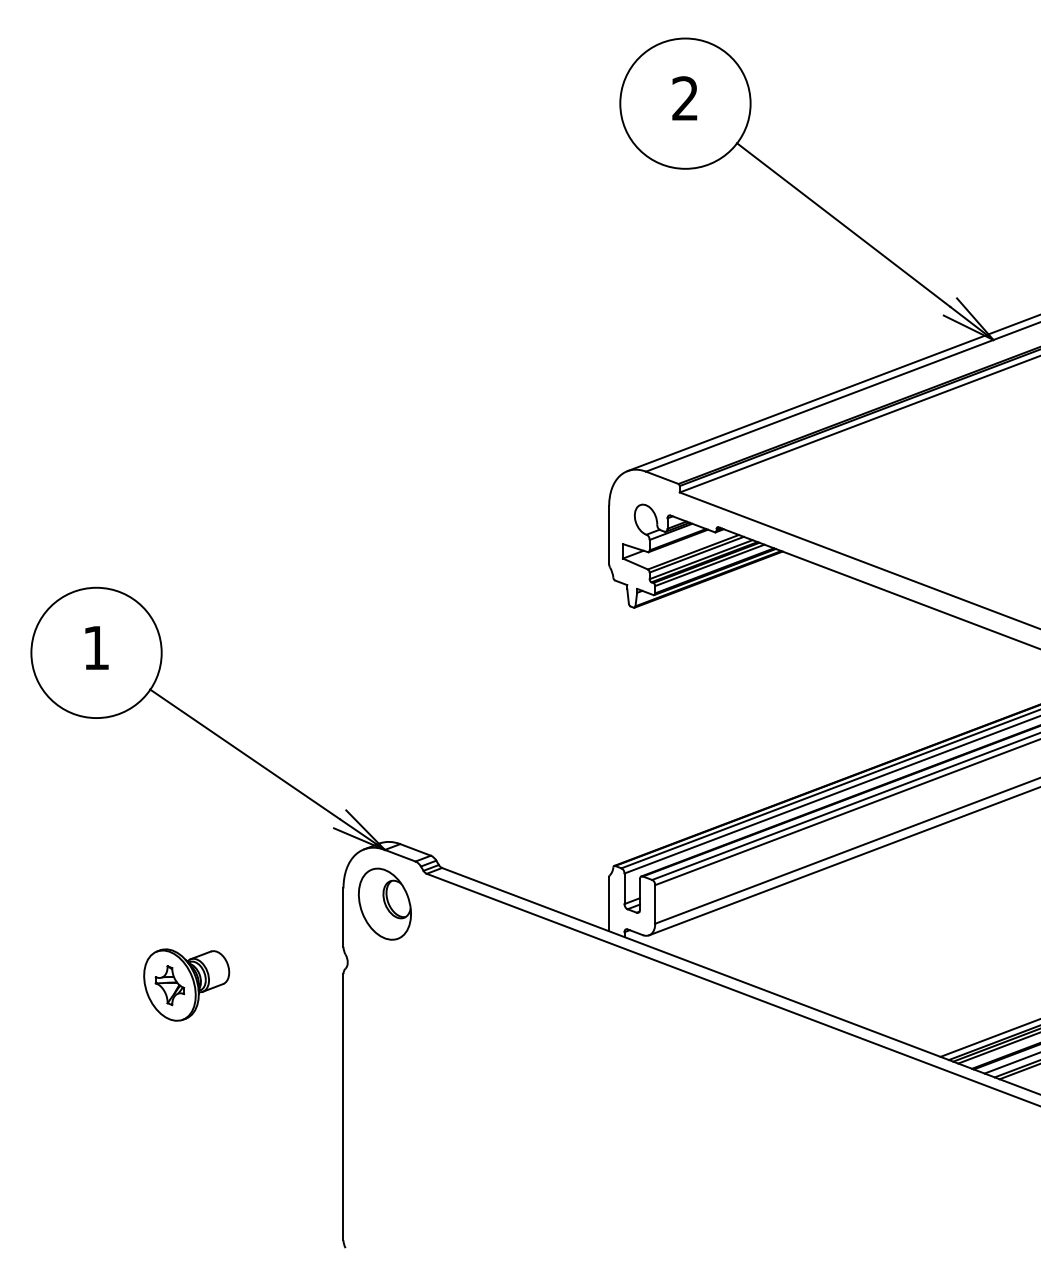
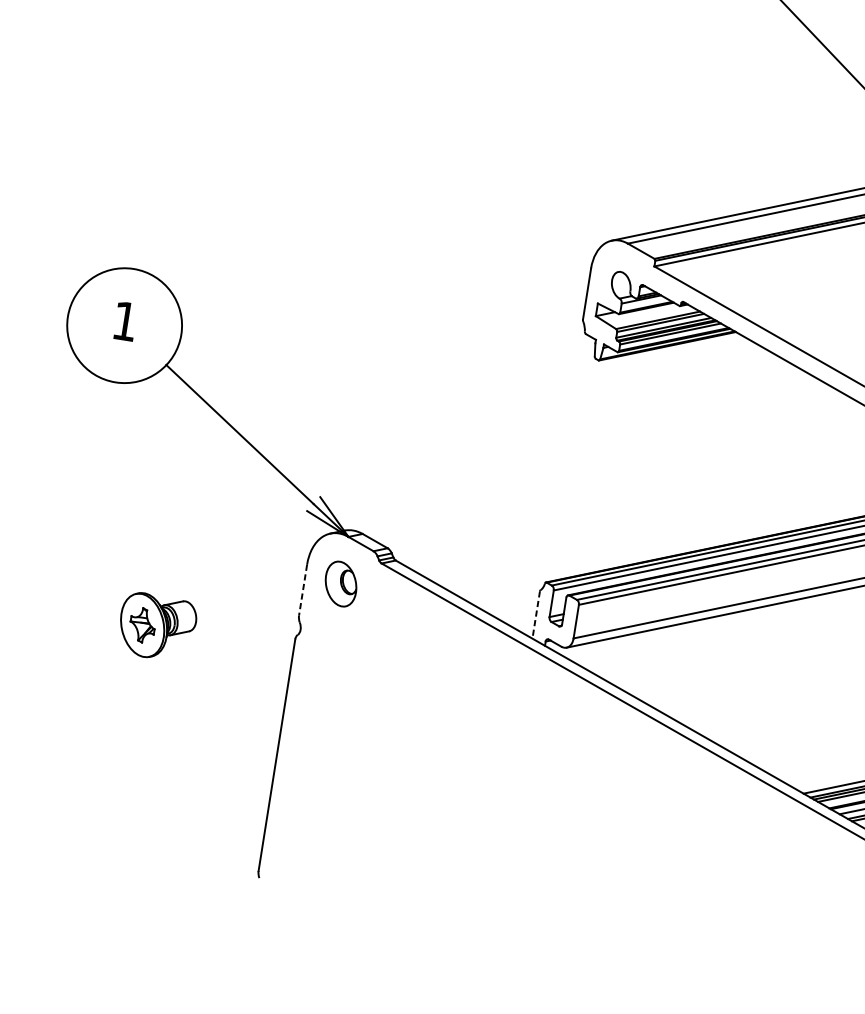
part: (384, 903) -> (340, 583), size x0.7
line: (609, 904) -> (536, 615), solid -> dashed
line: (343, 918) -> (302, 590), solid -> dashed

